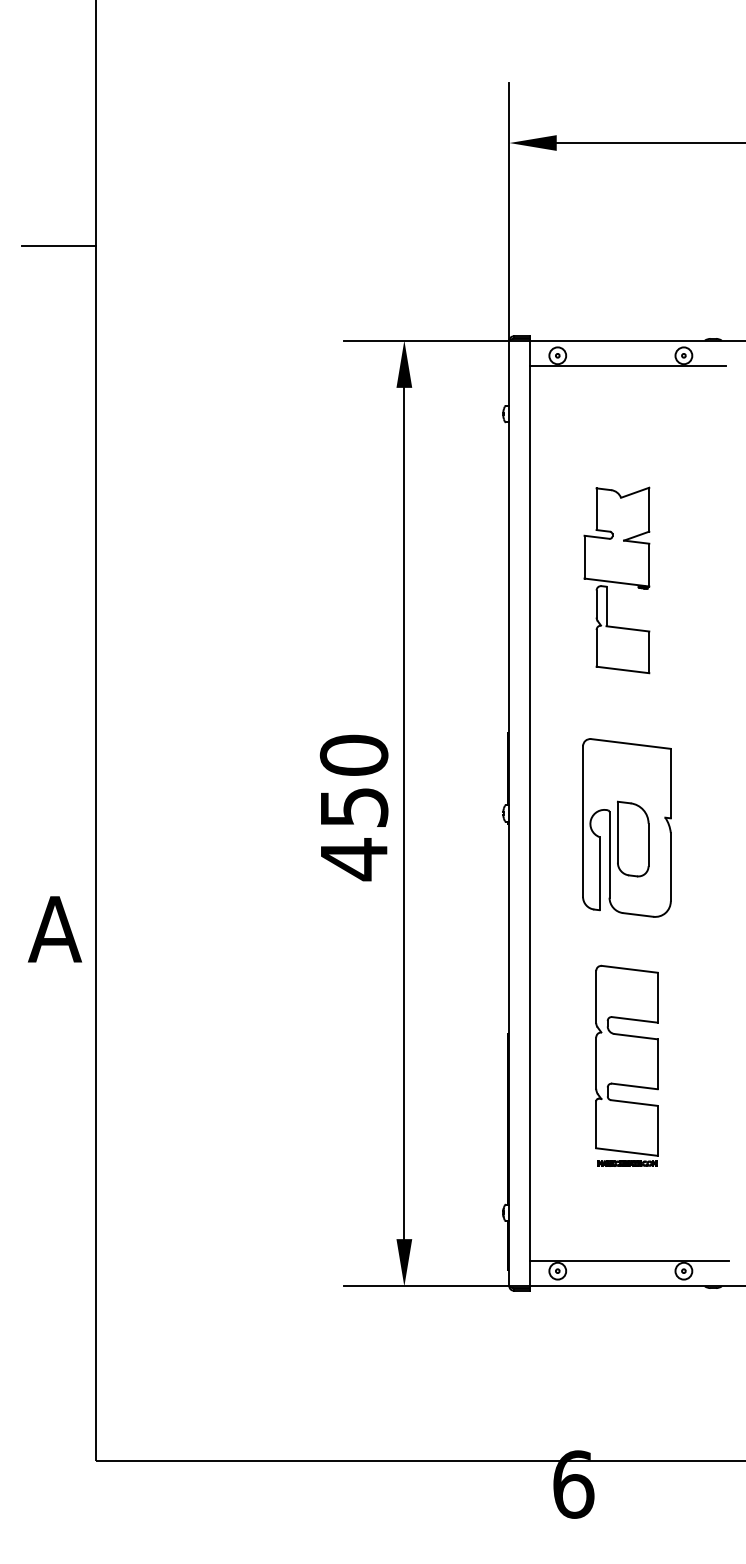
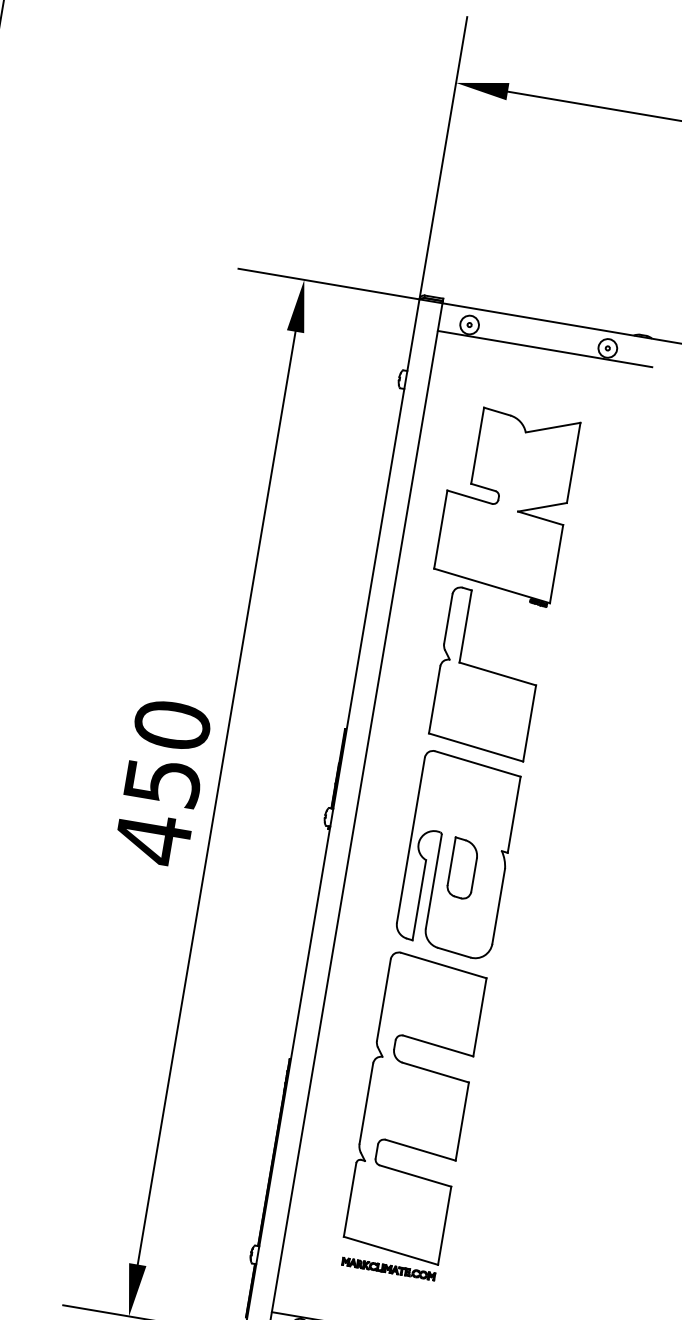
part: (616, 580) -> (492, 582), size x1.67
part: (633, 838) -> (463, 868), size x0.71
part: (626, 1065) -> (413, 1115), size x1.43

